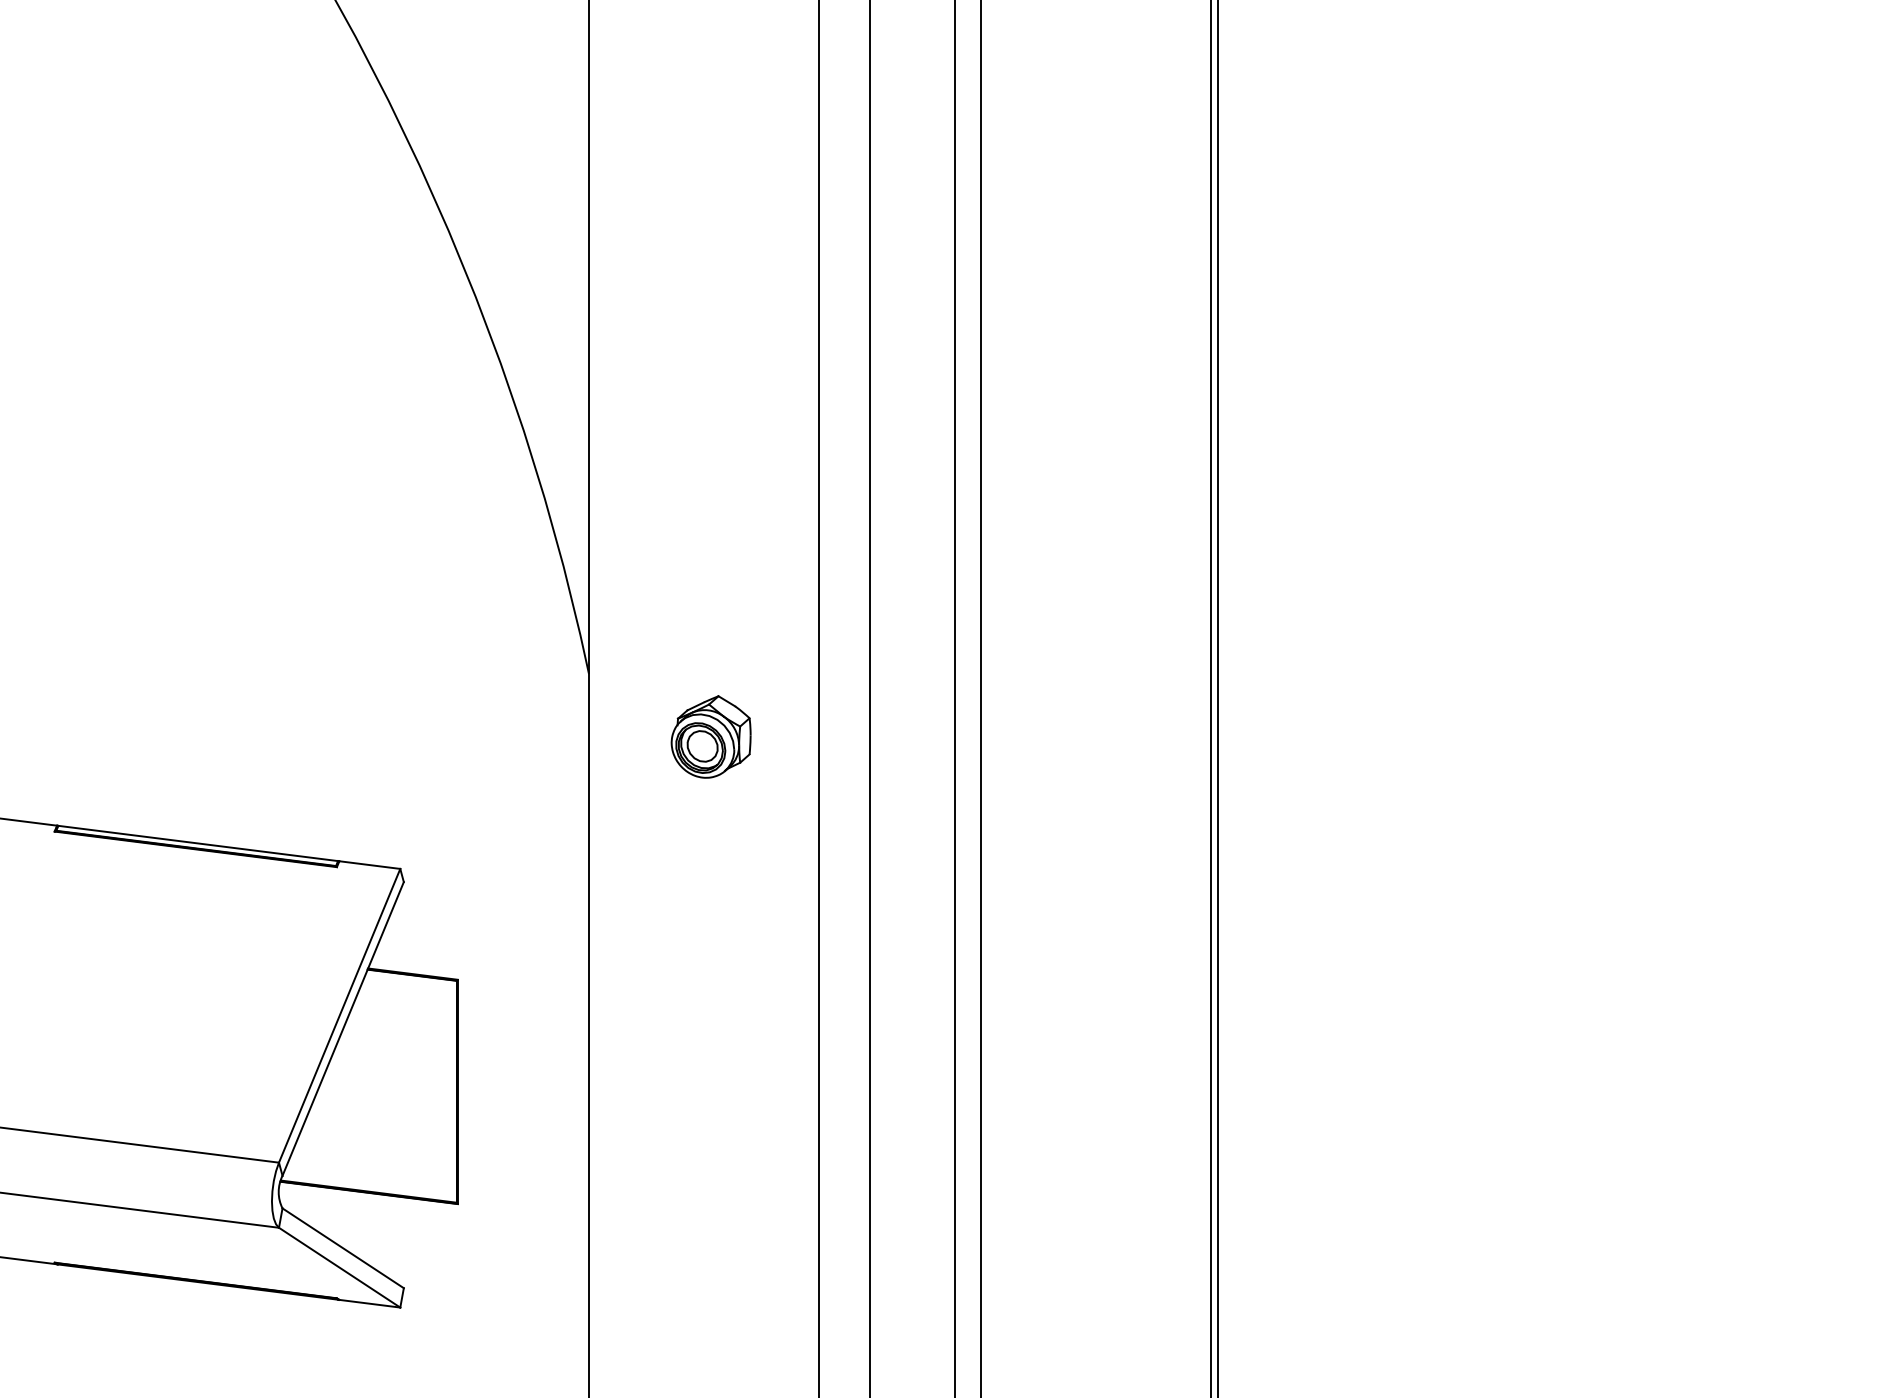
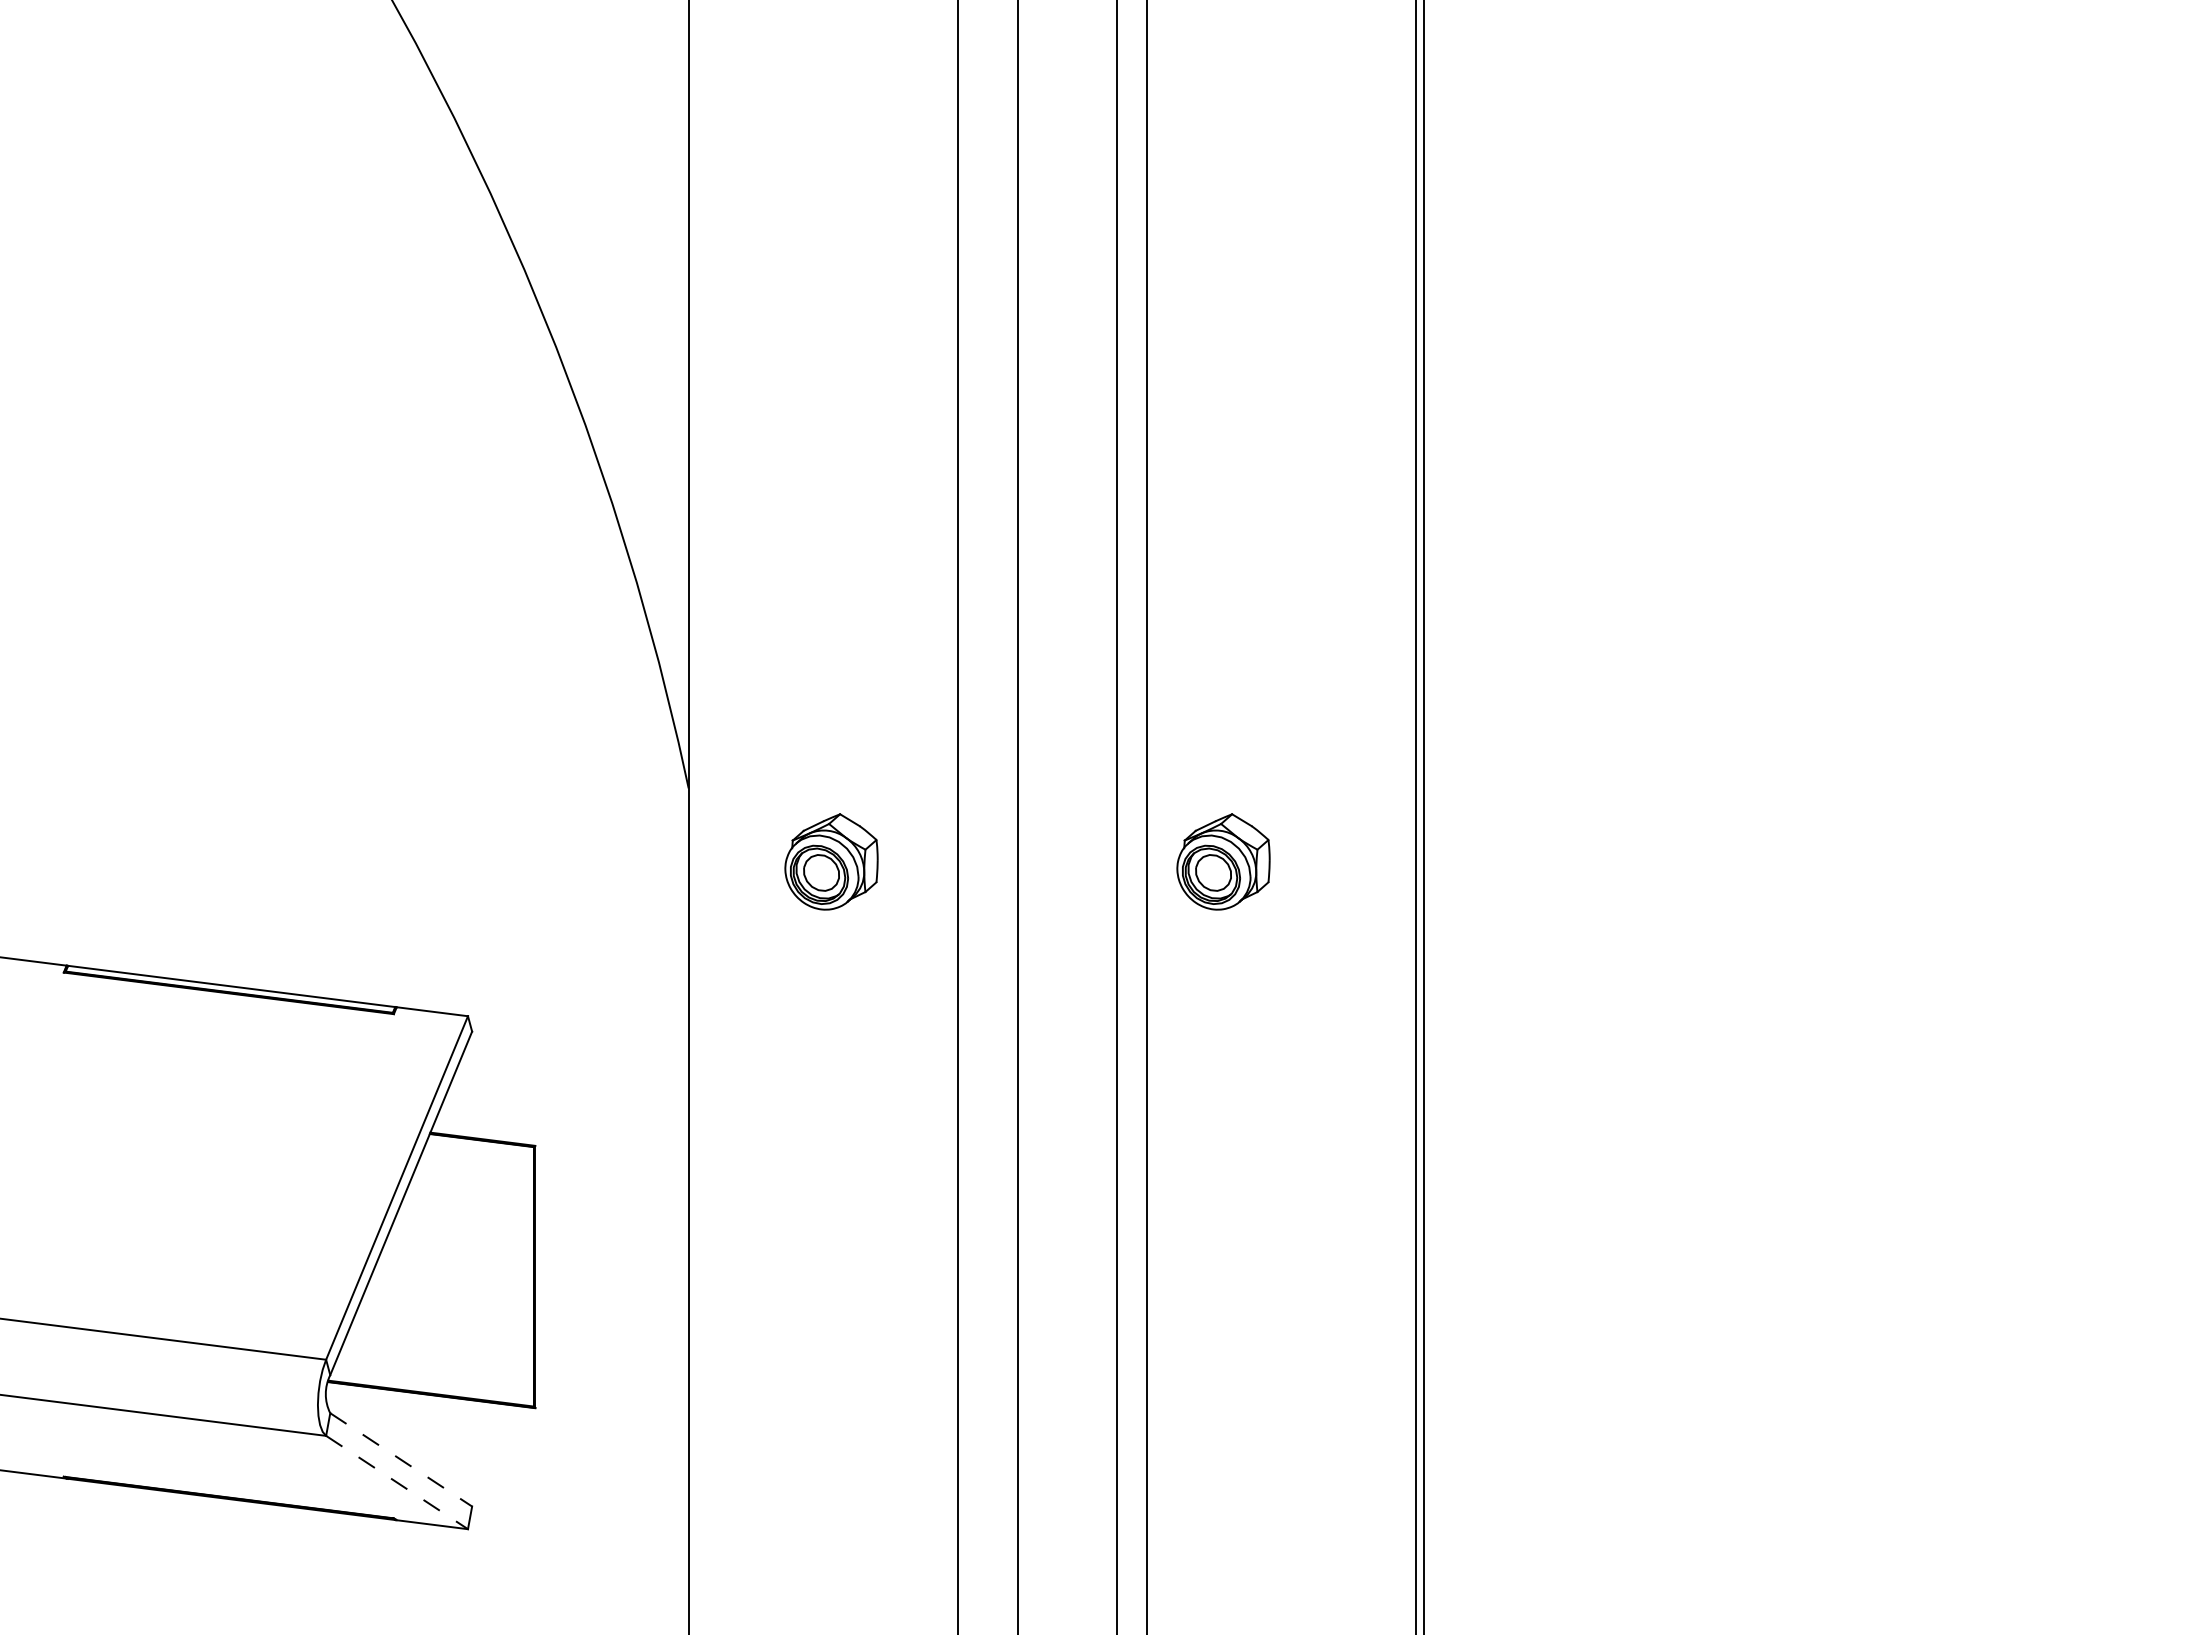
part: (1046, 736) -> (1223, 861), added
line: (343, 1247) -> (401, 1459), solid -> dashed
line: (340, 1267) -> (397, 1482), solid -> dashed

